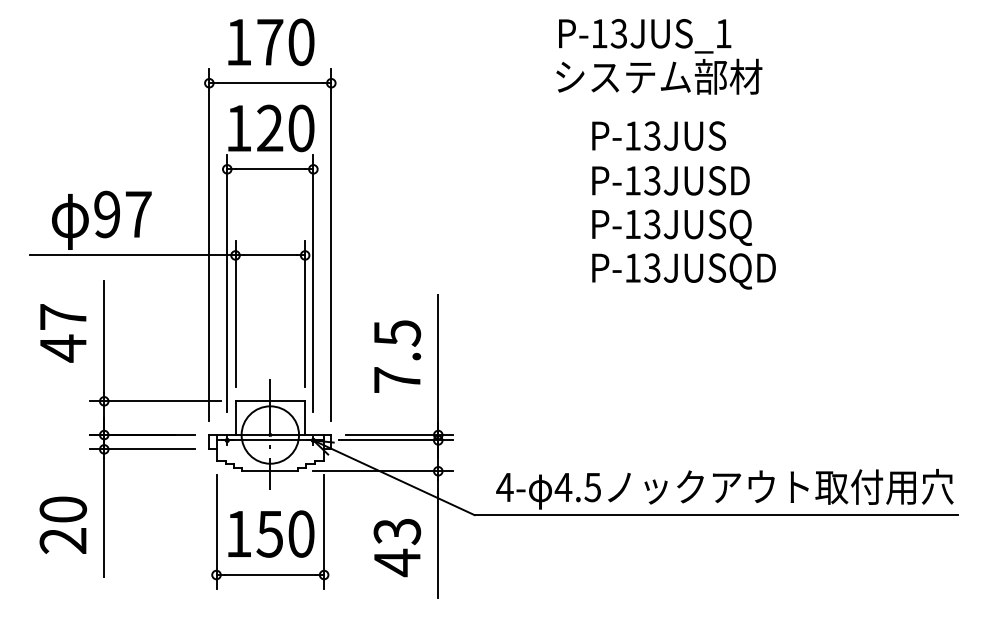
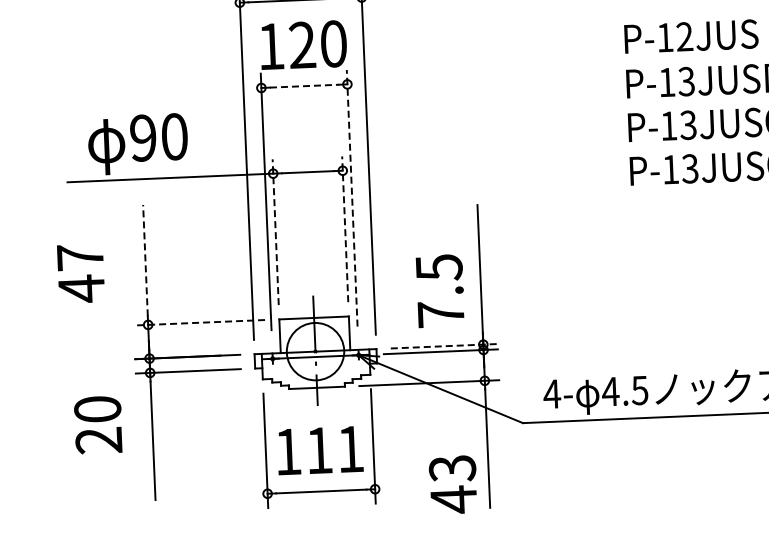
text: (652, 135) -> (684, 36), P-13JUS -> P-12JUS
line: (270, 169) -> (304, 86), solid -> dashed
text: (138, 214) -> (174, 136), 97 -> 90
line: (313, 282) -> (352, 197), solid -> dashed
line: (235, 314) -> (275, 232), solid -> dashed
line: (305, 314) -> (345, 229), solid -> dashed
text: (63, 333) -> (81, 273), moved
line: (104, 337) -> (145, 261), solid -> dashed
text: (397, 356) -> (440, 290), moved
line: (155, 401) -> (199, 322), solid -> dashed
line: (399, 435) -> (444, 346), solid -> dashed
text: (62, 524) -> (97, 424), moved
text: (285, 533) -> (334, 449), 150 -> 111
text: (397, 548) -> (453, 485), moved

